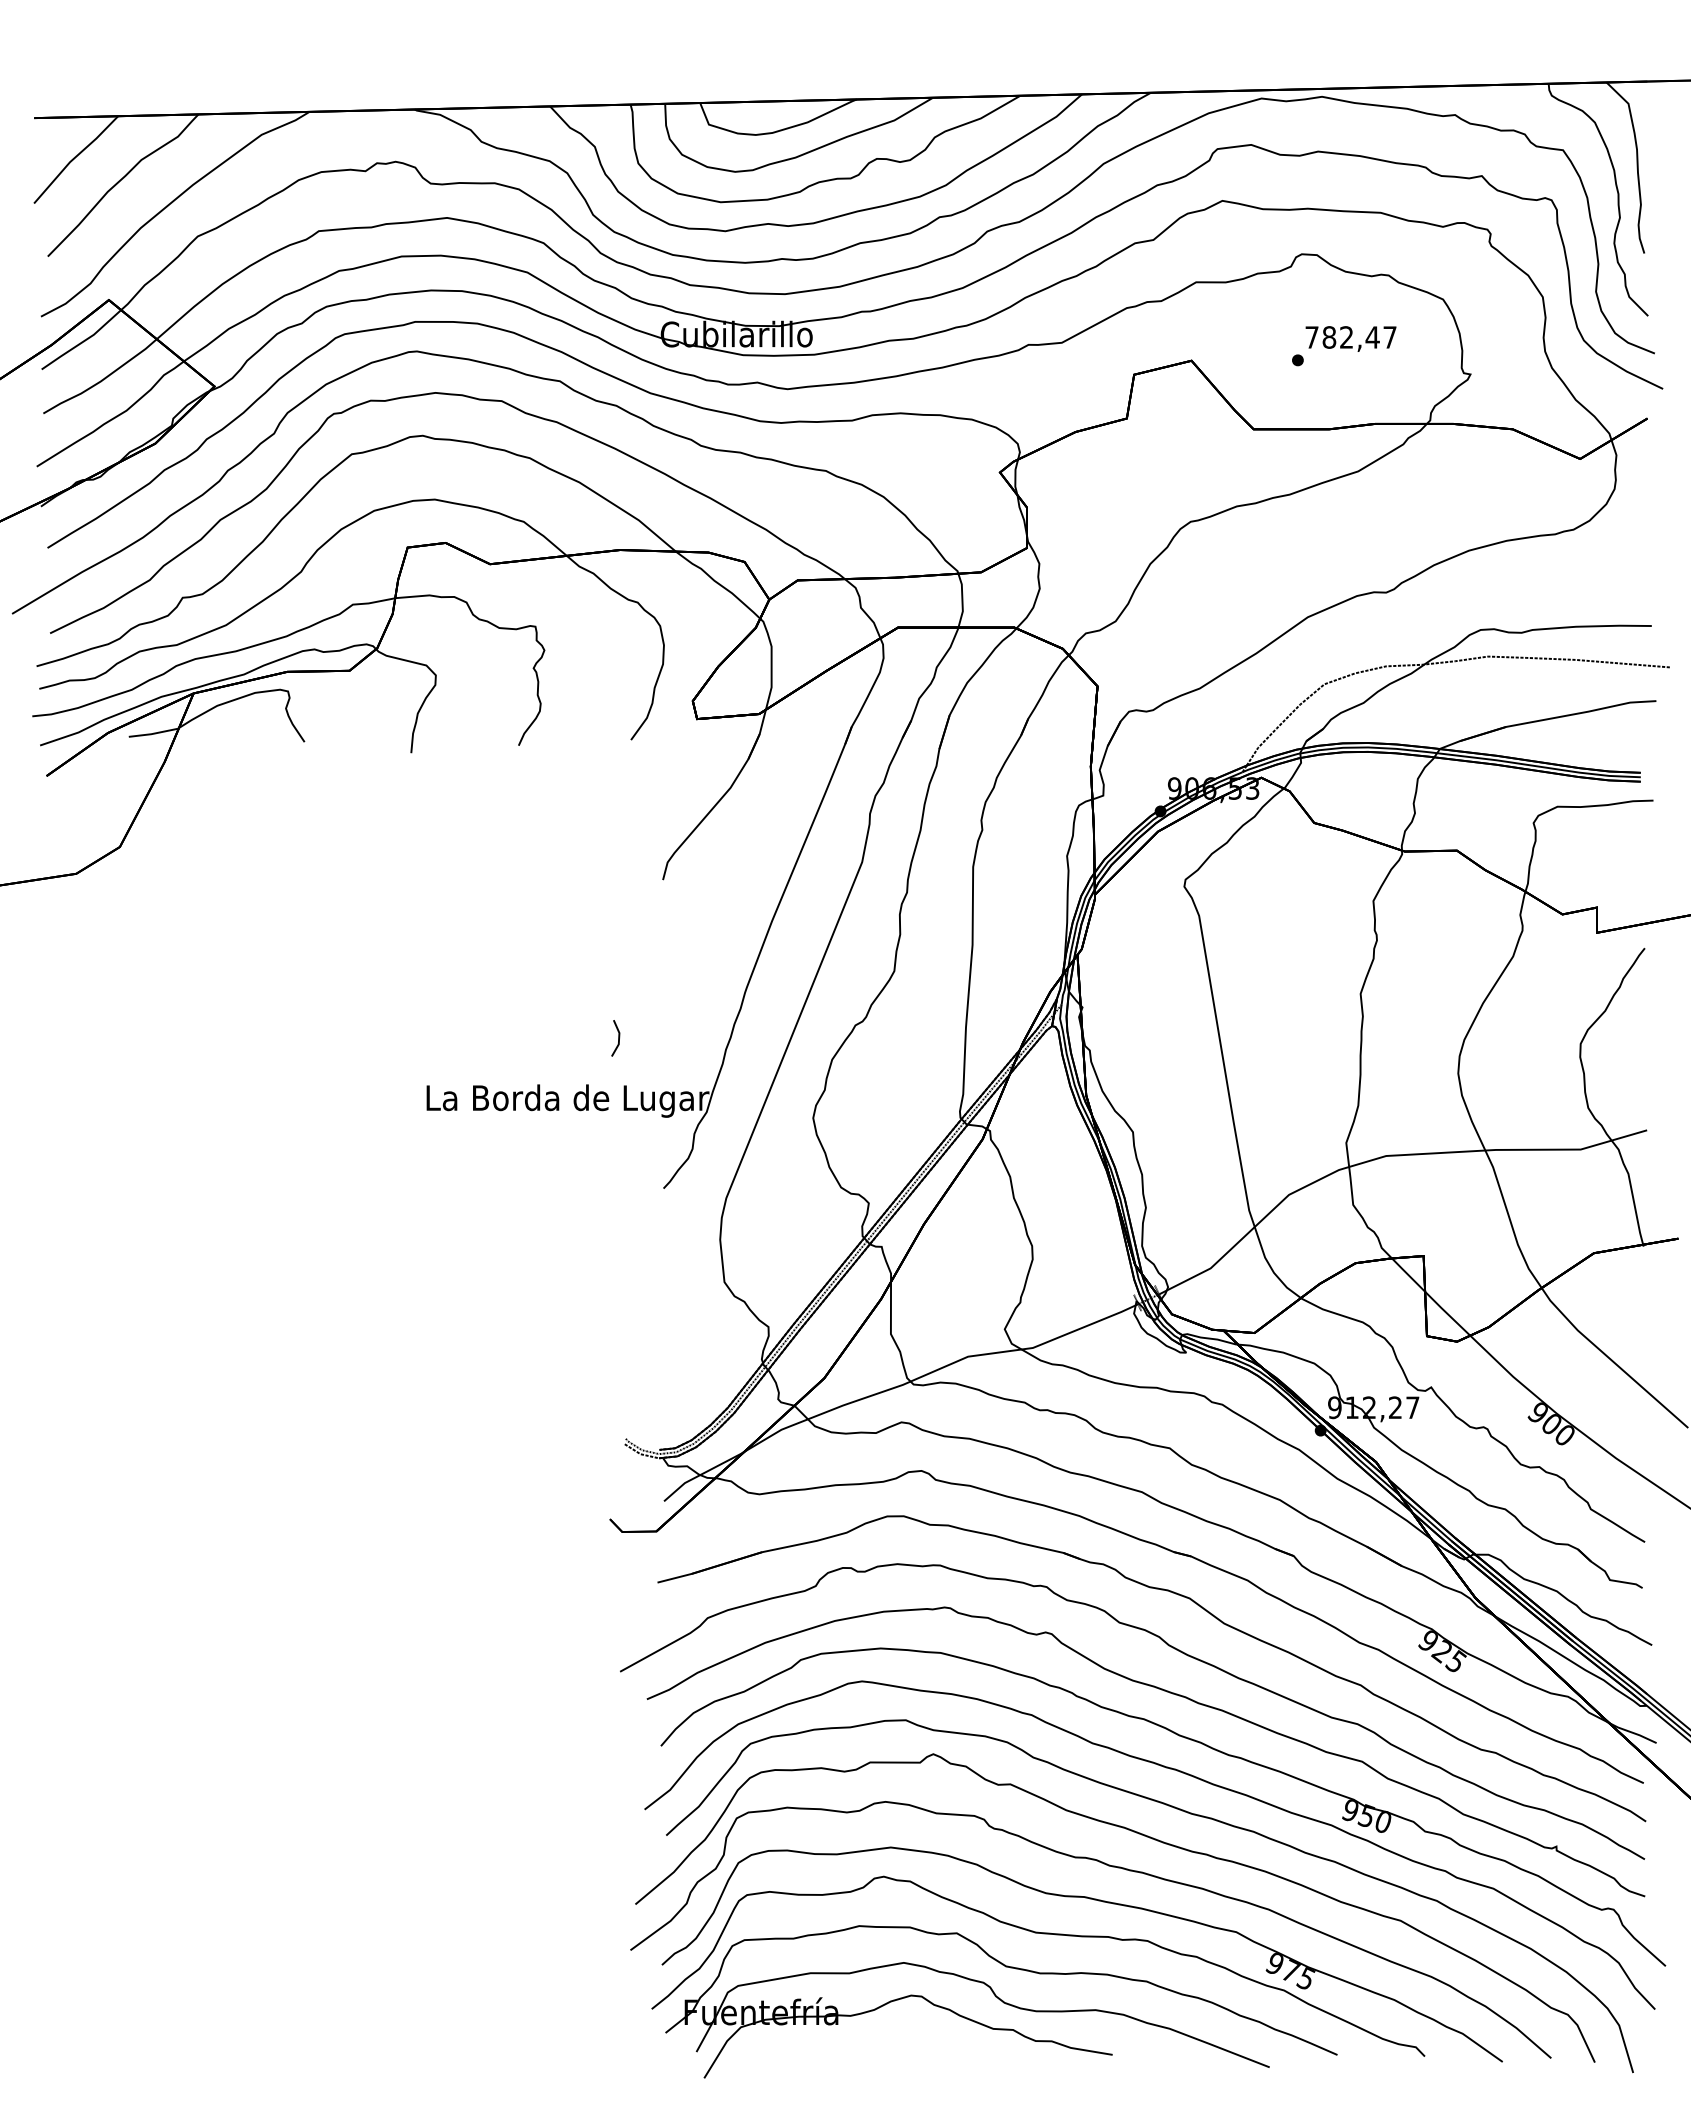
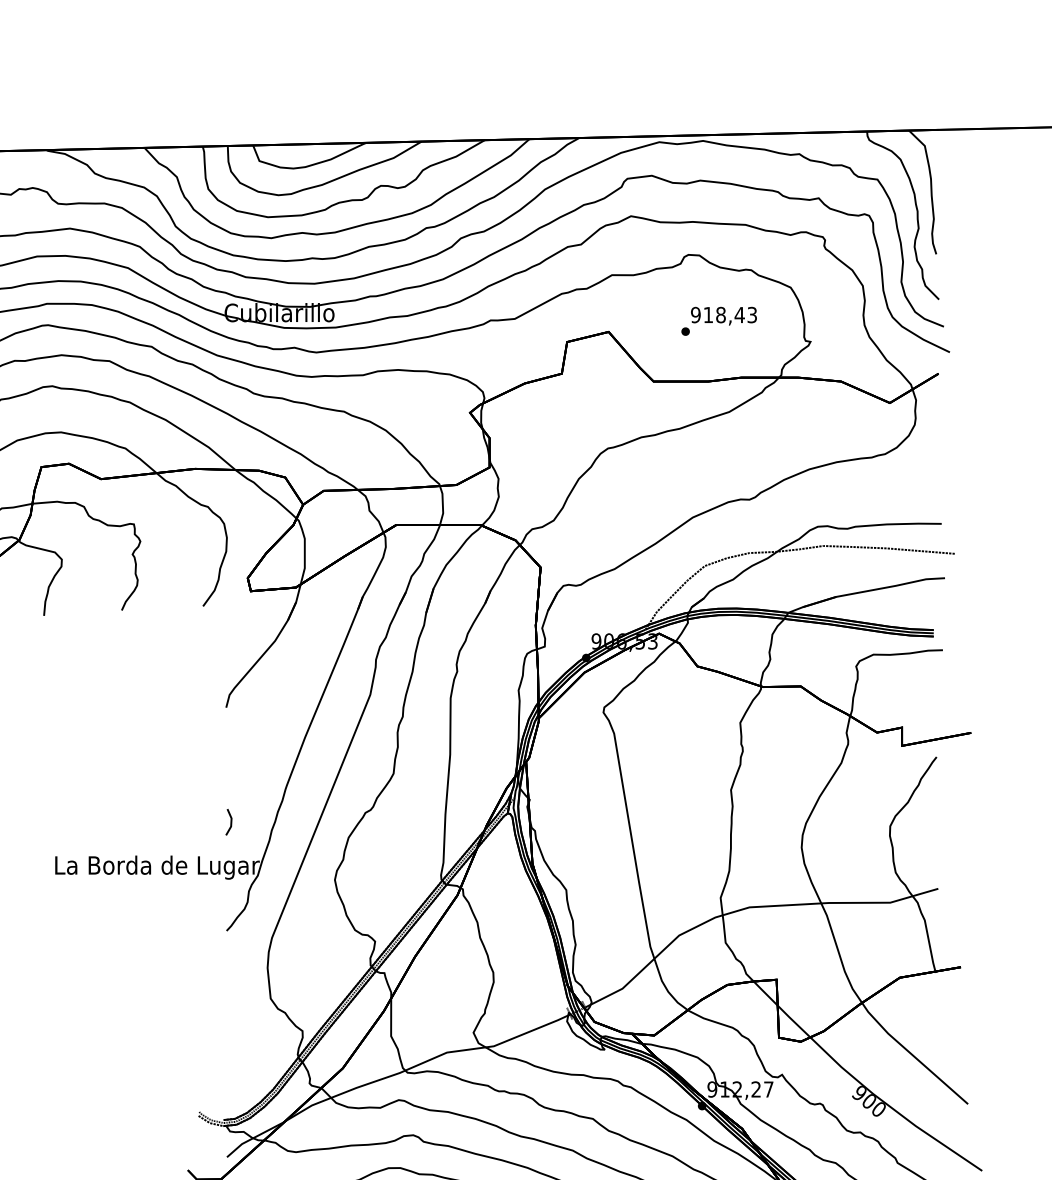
text: (1350, 337) -> (723, 315), 782,47 -> 918,43
line: (618, 1038) -> (230, 822), moved

